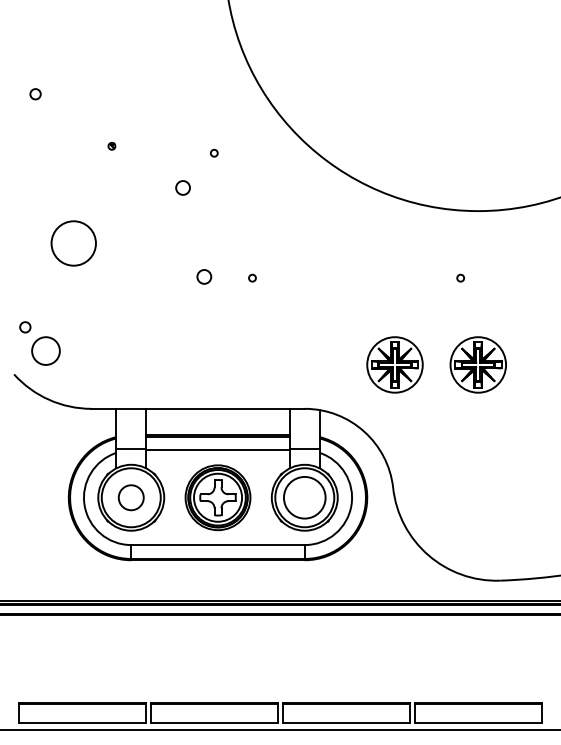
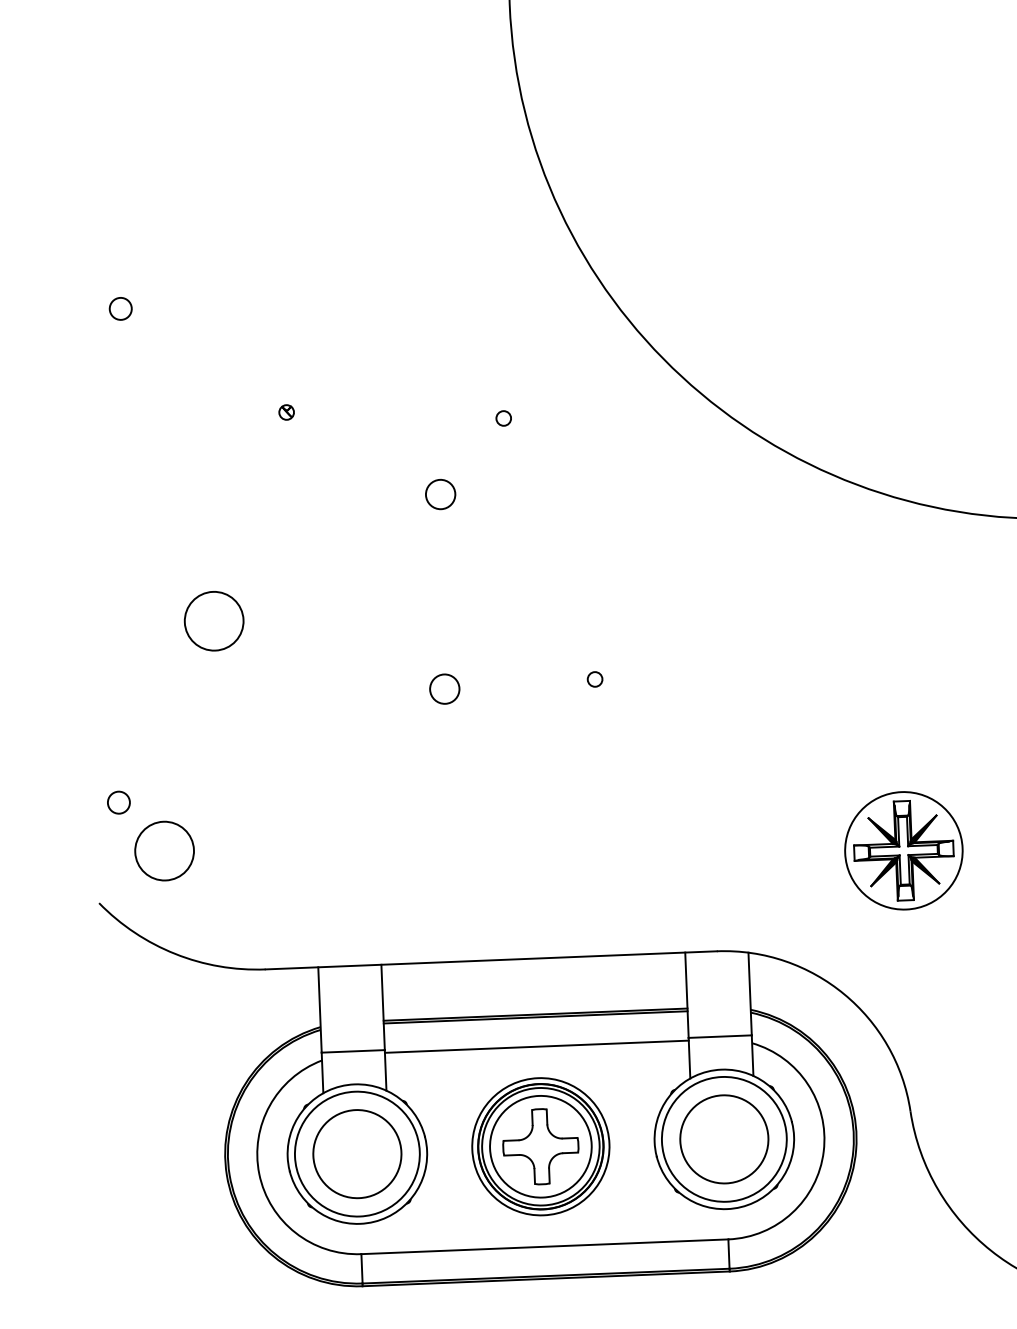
circle: (73, 243) -> (213, 621), size x0.62
circle: (204, 276) -> (445, 688), moved
circle: (131, 497) -> (357, 1153), size x1.67

